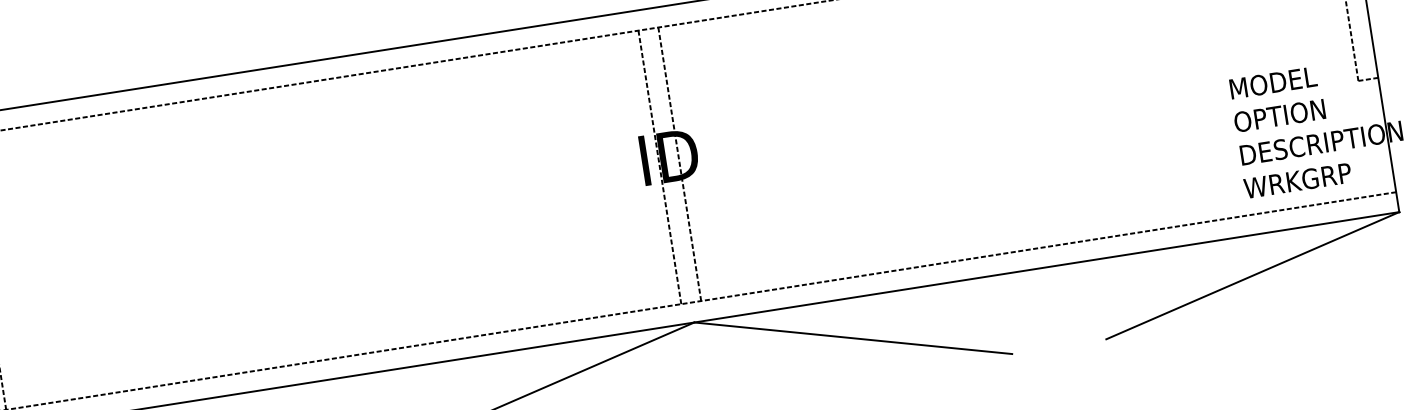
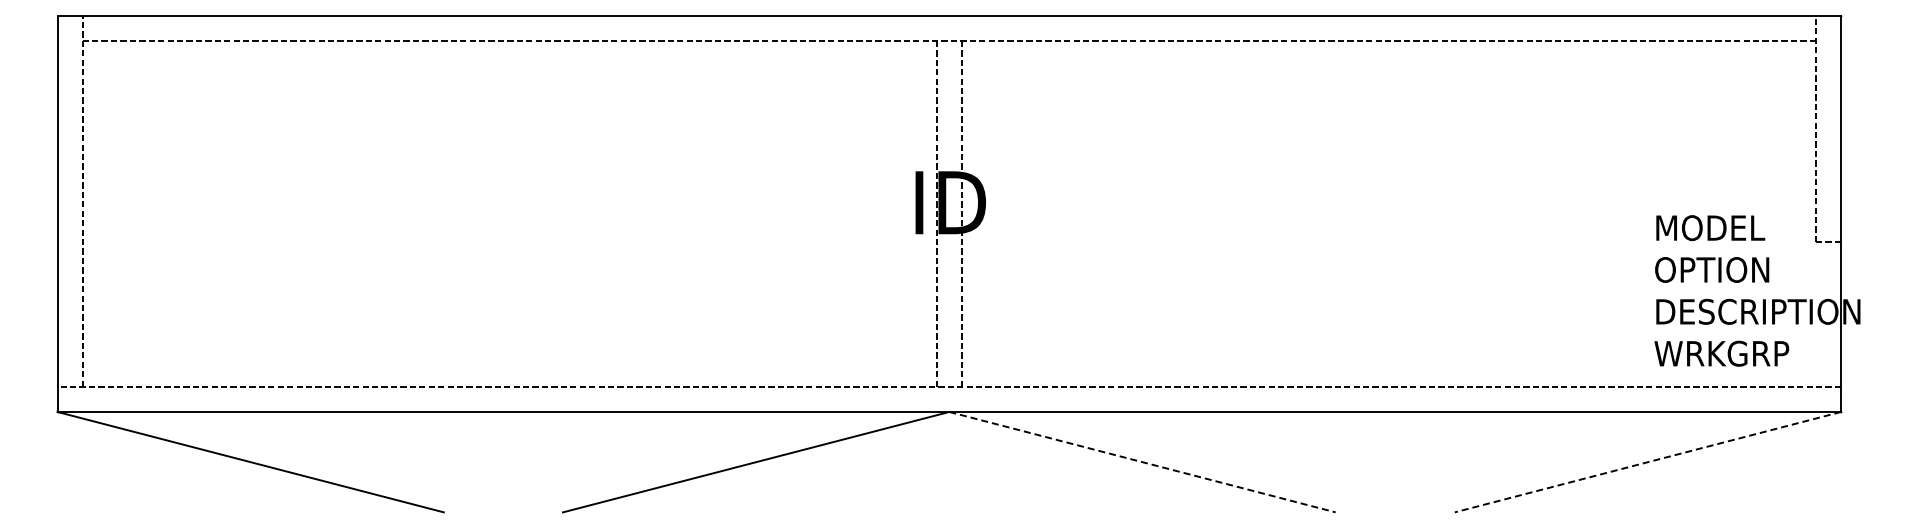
line: (1252, 276) -> (1647, 462), solid -> dashed
line: (853, 338) -> (1142, 462), solid -> dashed

